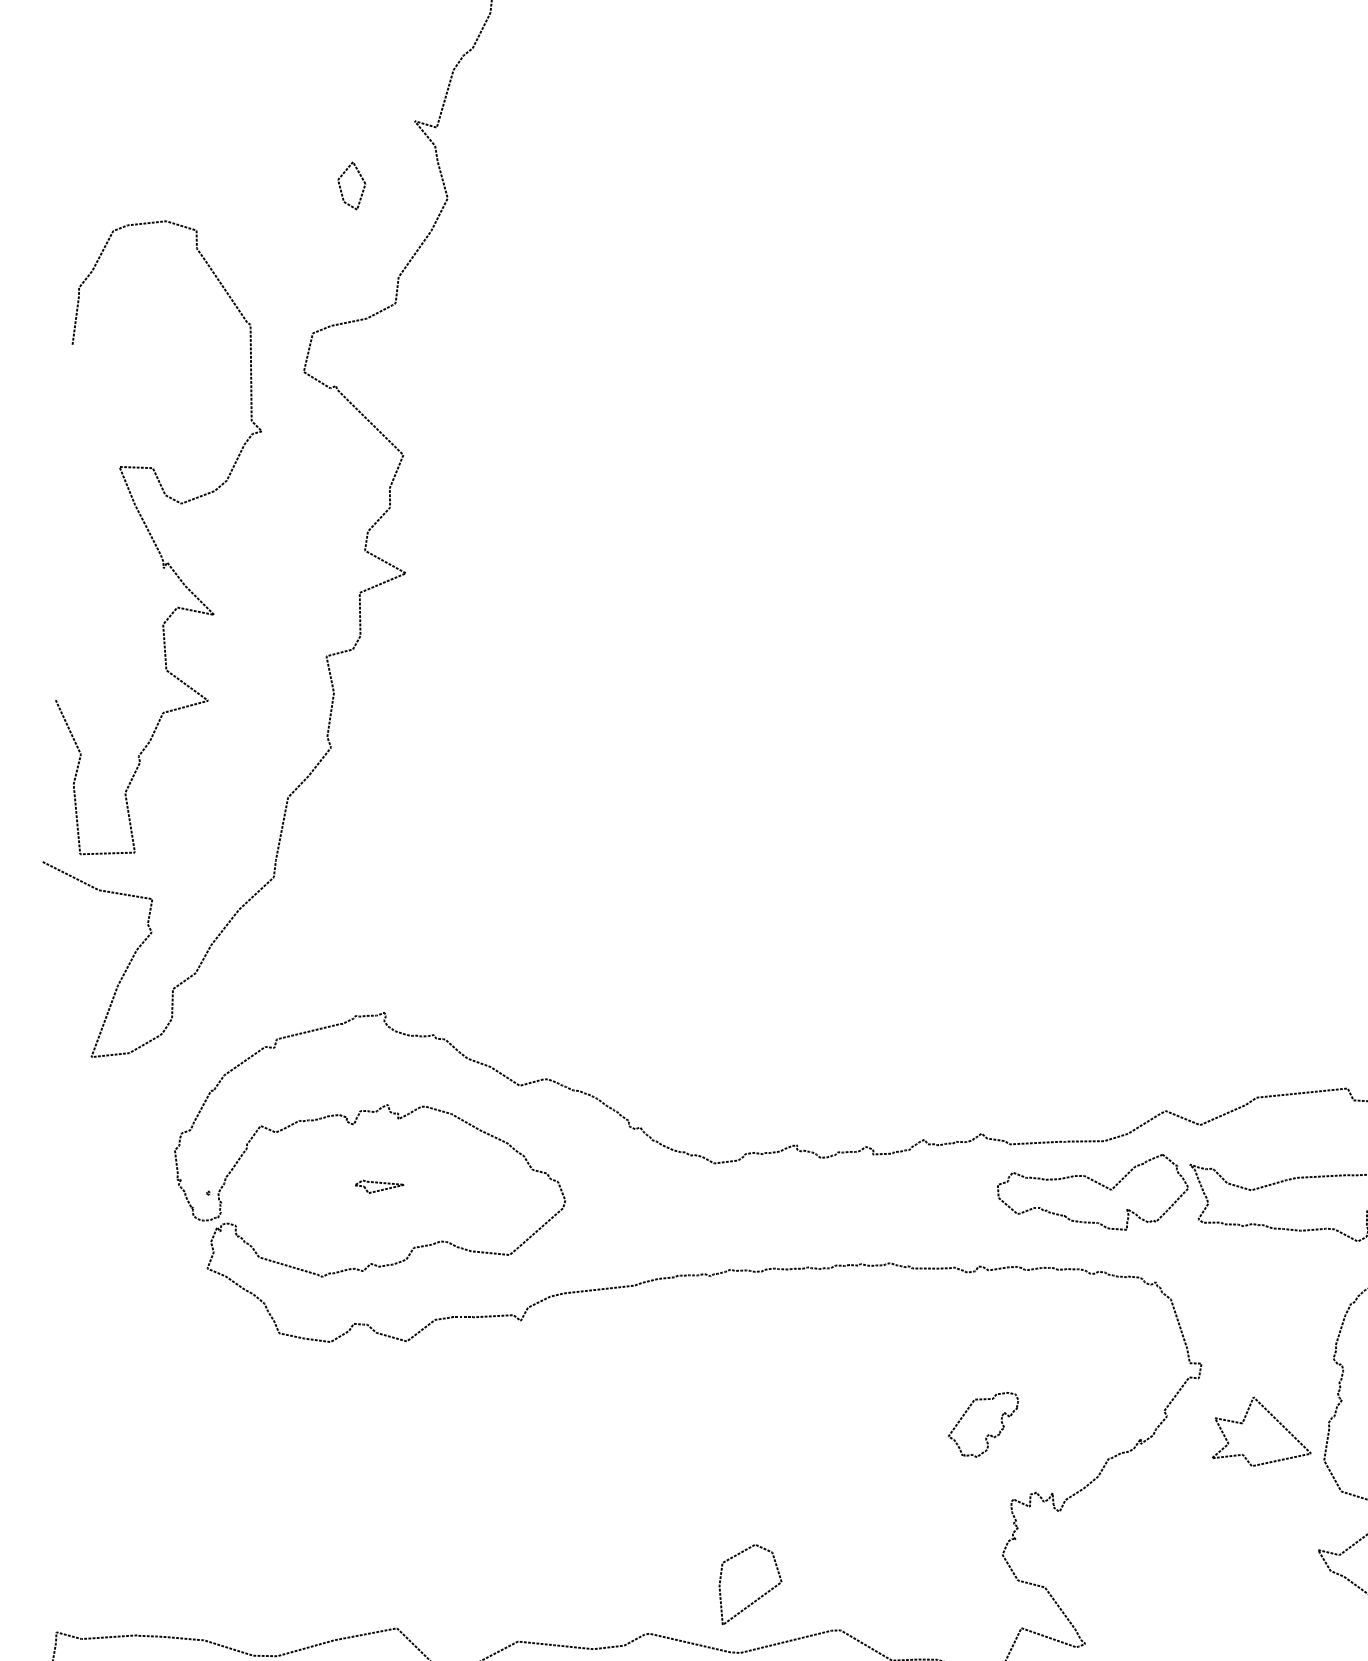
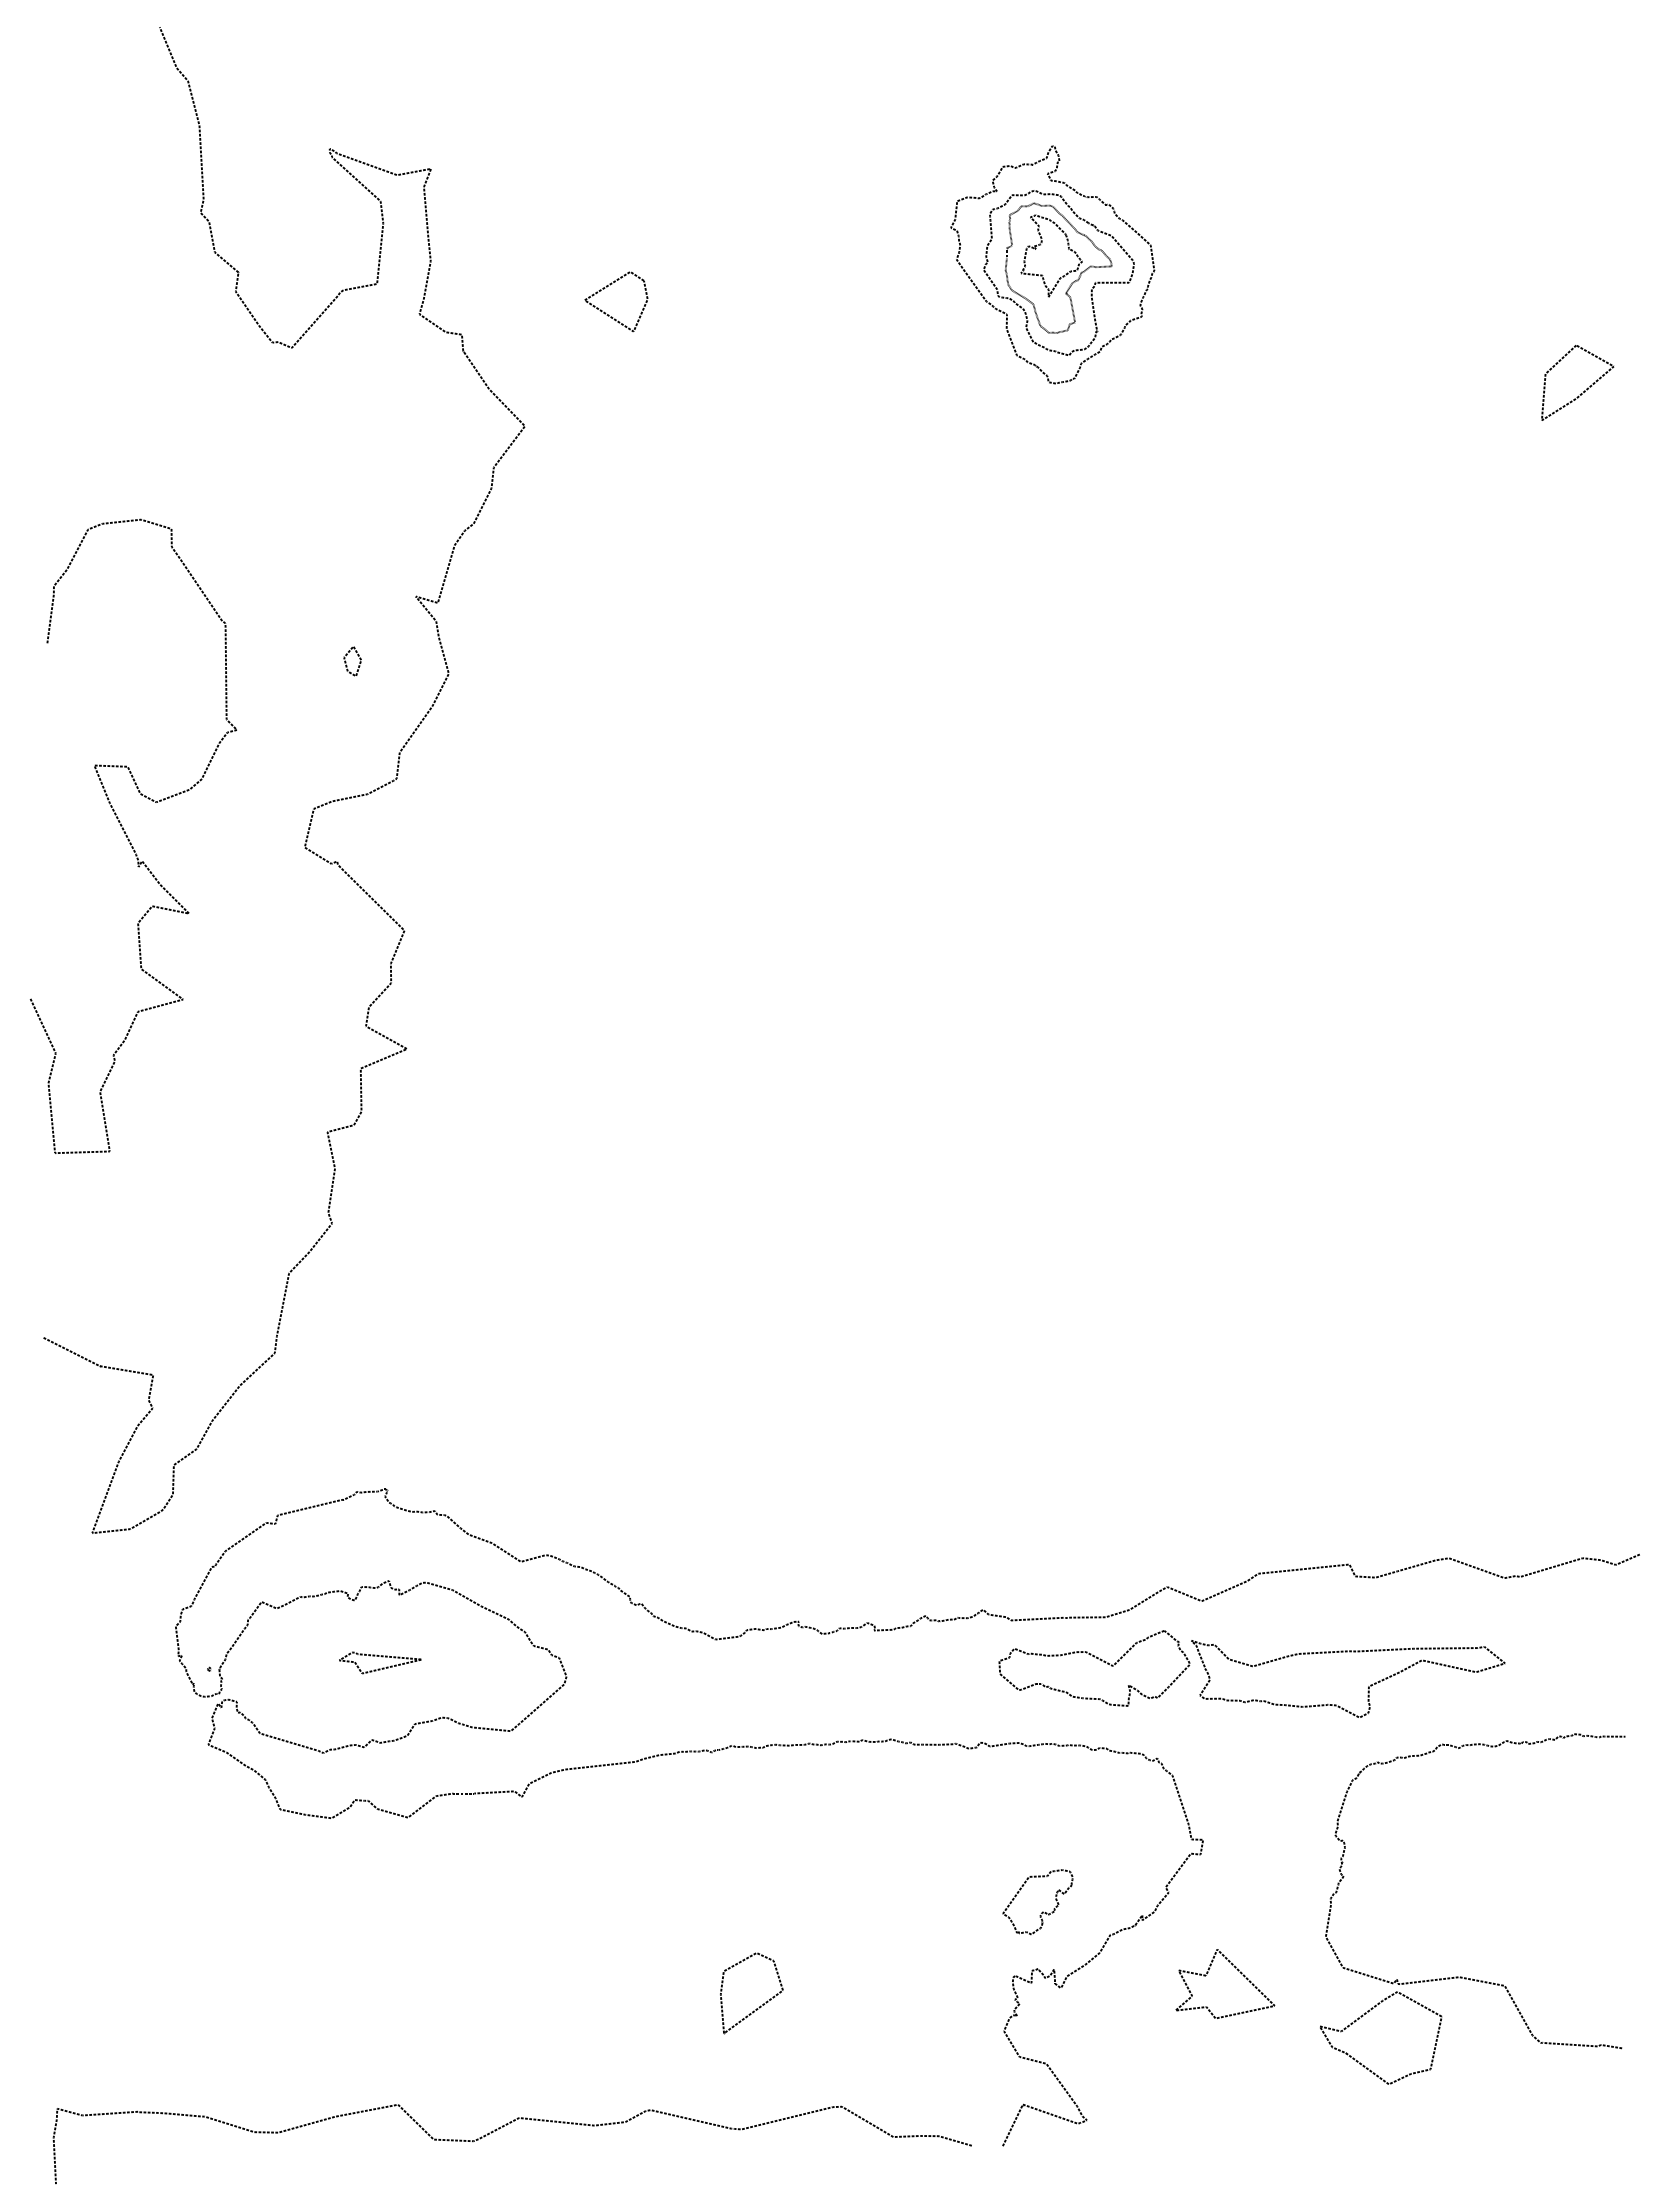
part: (351, 186) -> (352, 661), size x0.62
curve: (152, 536) -> (127, 835), moved
part: (379, 1186) -> (380, 1662), size x1.67
part: (1273, 1418) -> (1237, 1970), moved
part: (988, 1434) -> (1042, 1911), moved
part: (759, 1597) -> (760, 2005), moved

